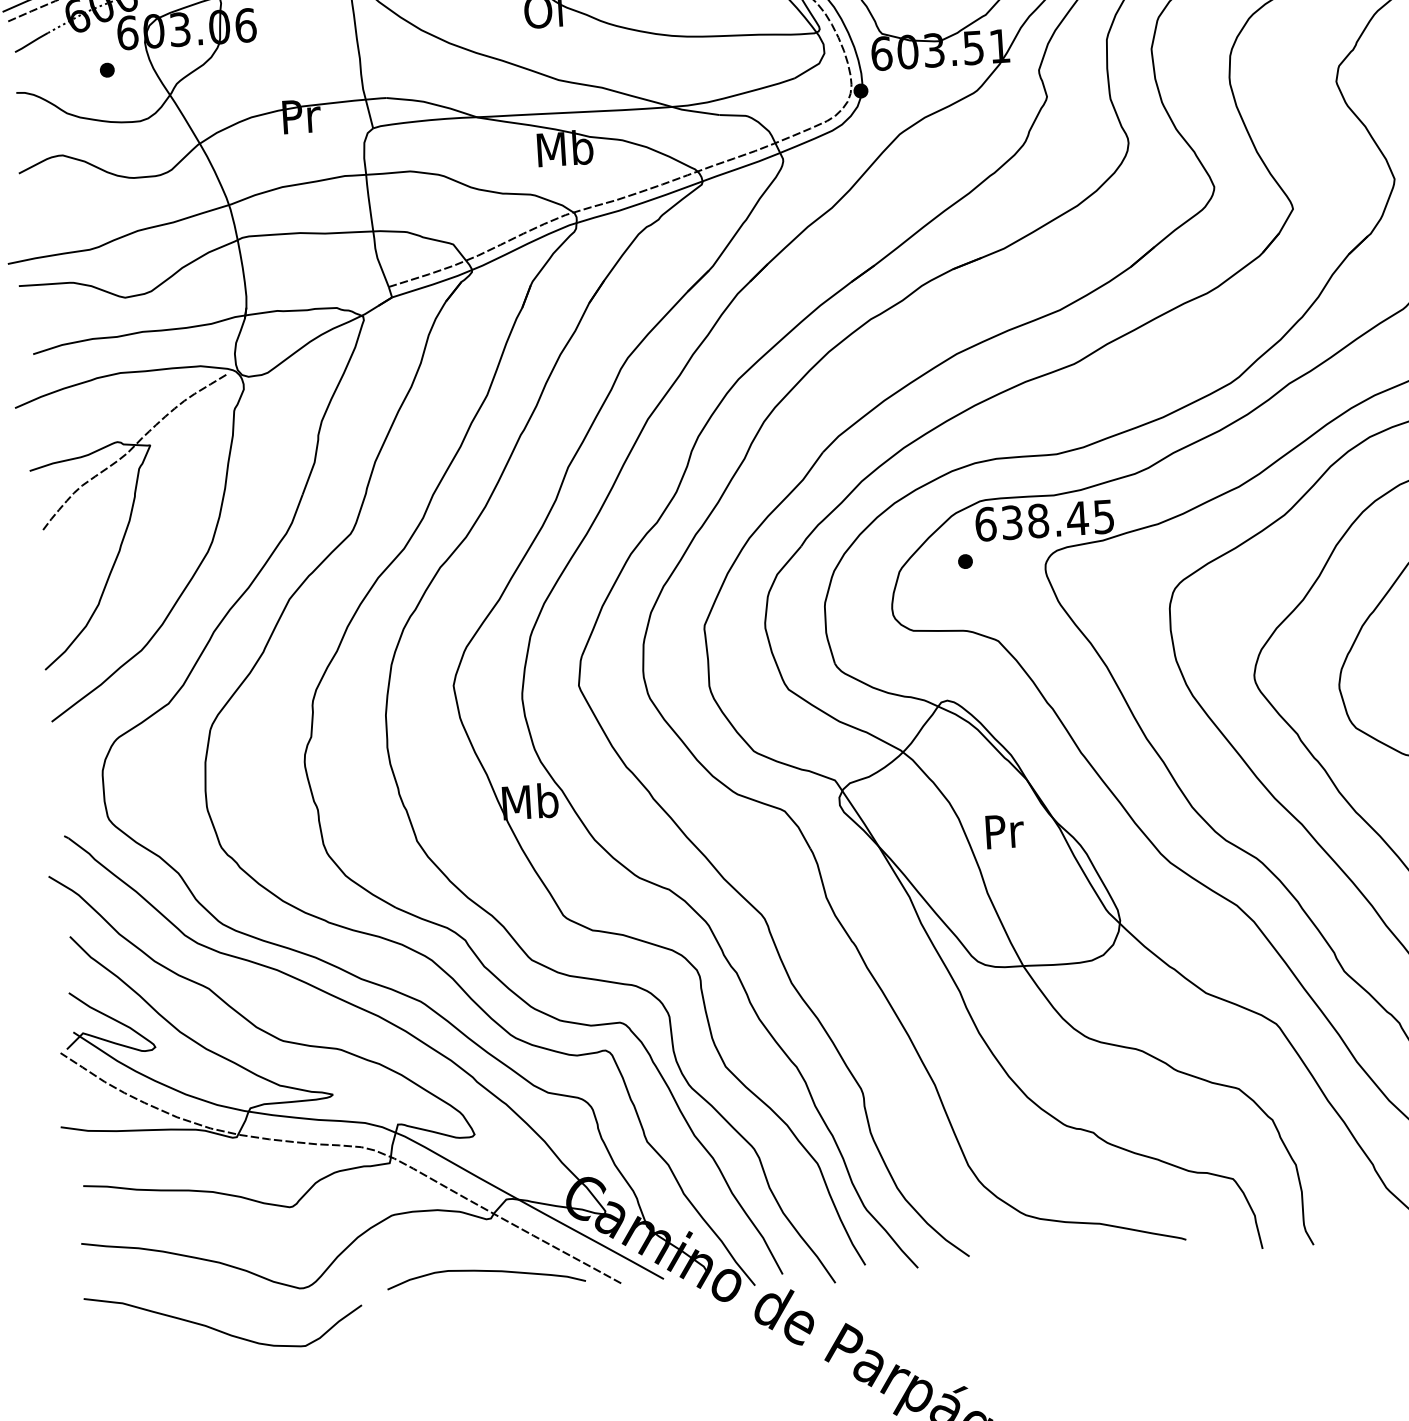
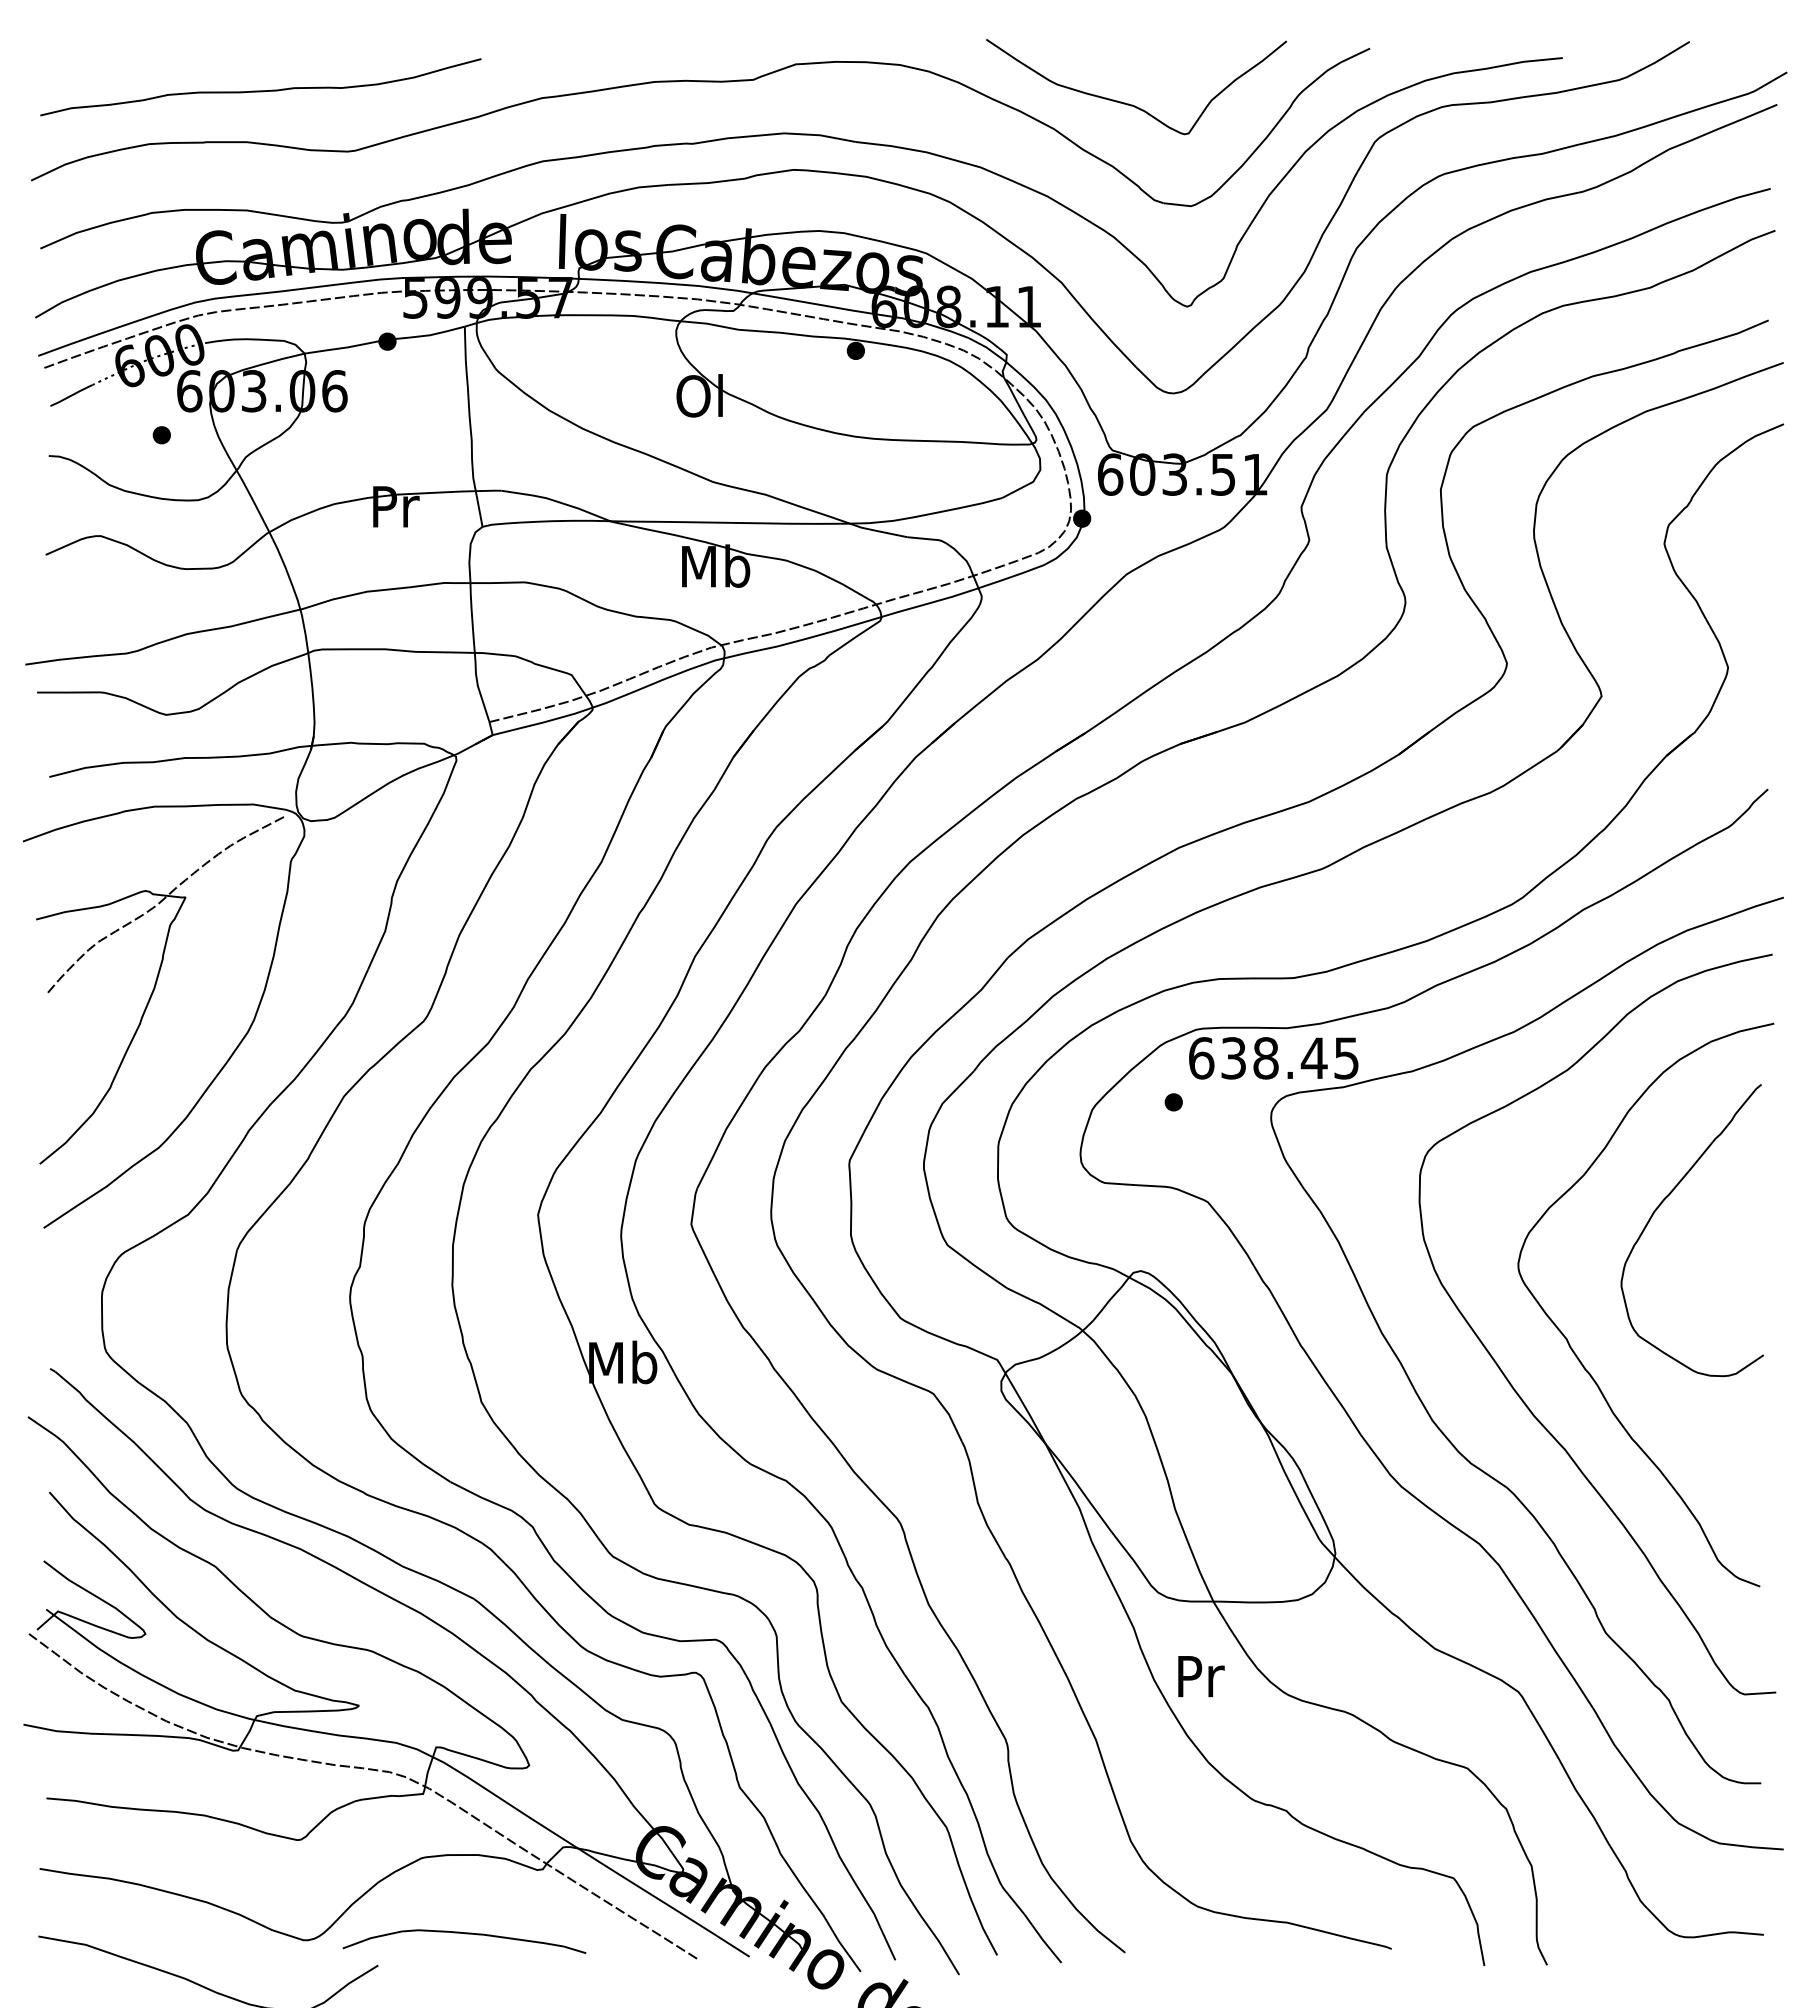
text: (1005, 831) -> (1201, 1676), moved
curve: (486, 1272) -> (465, 1934), moved

